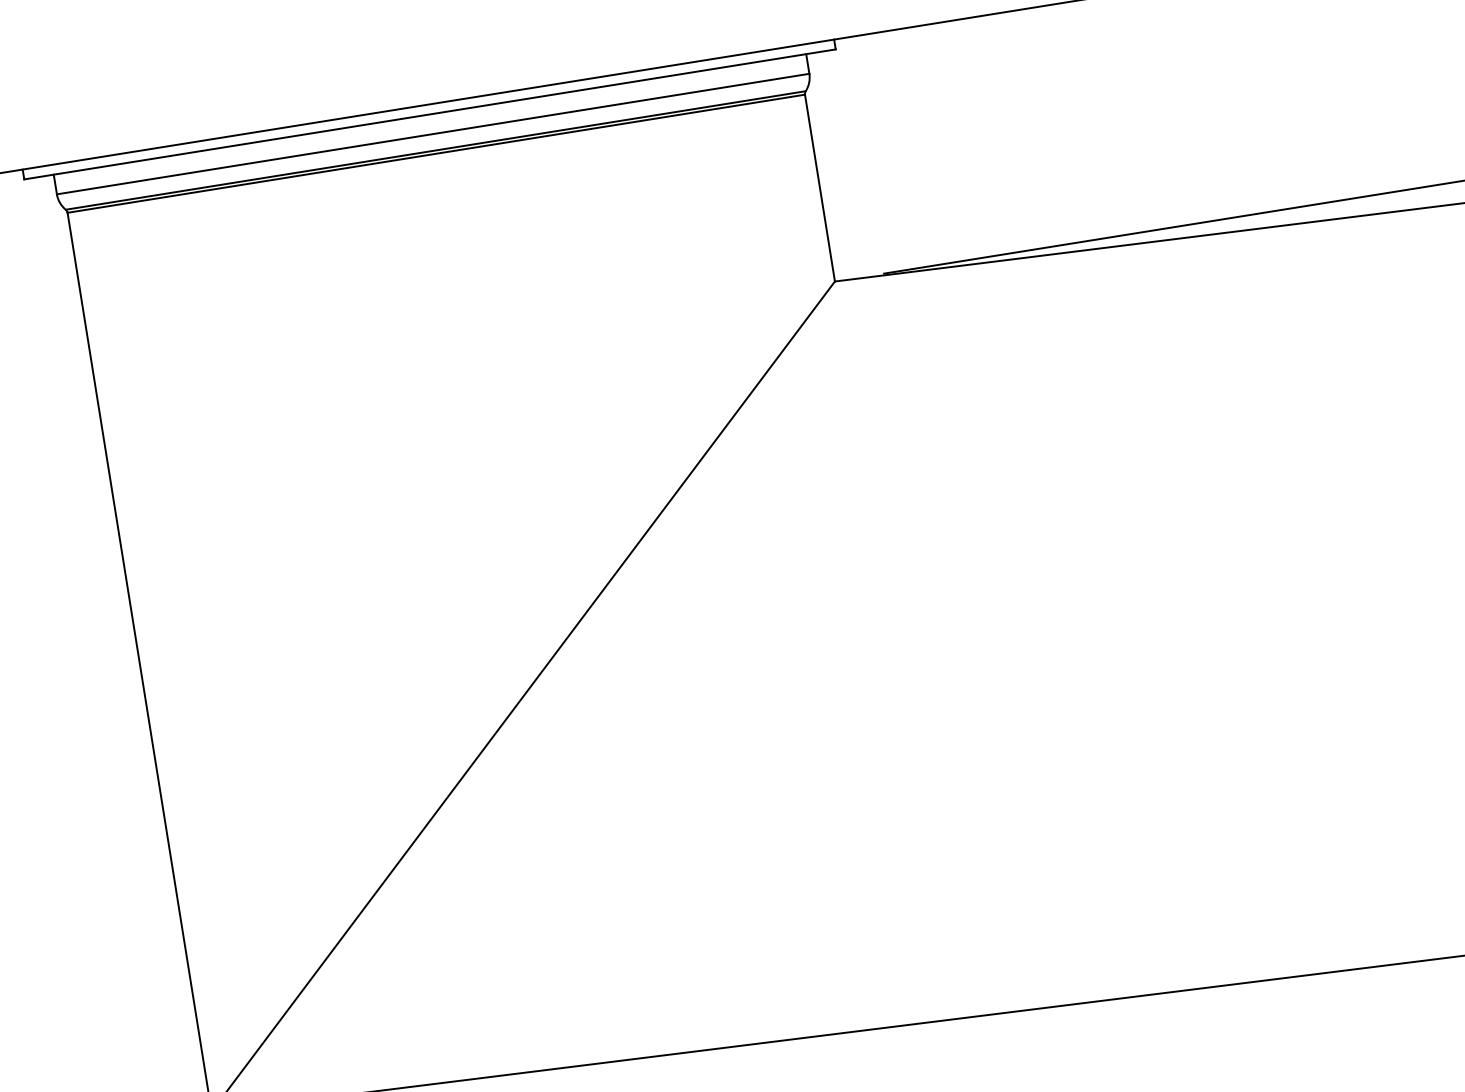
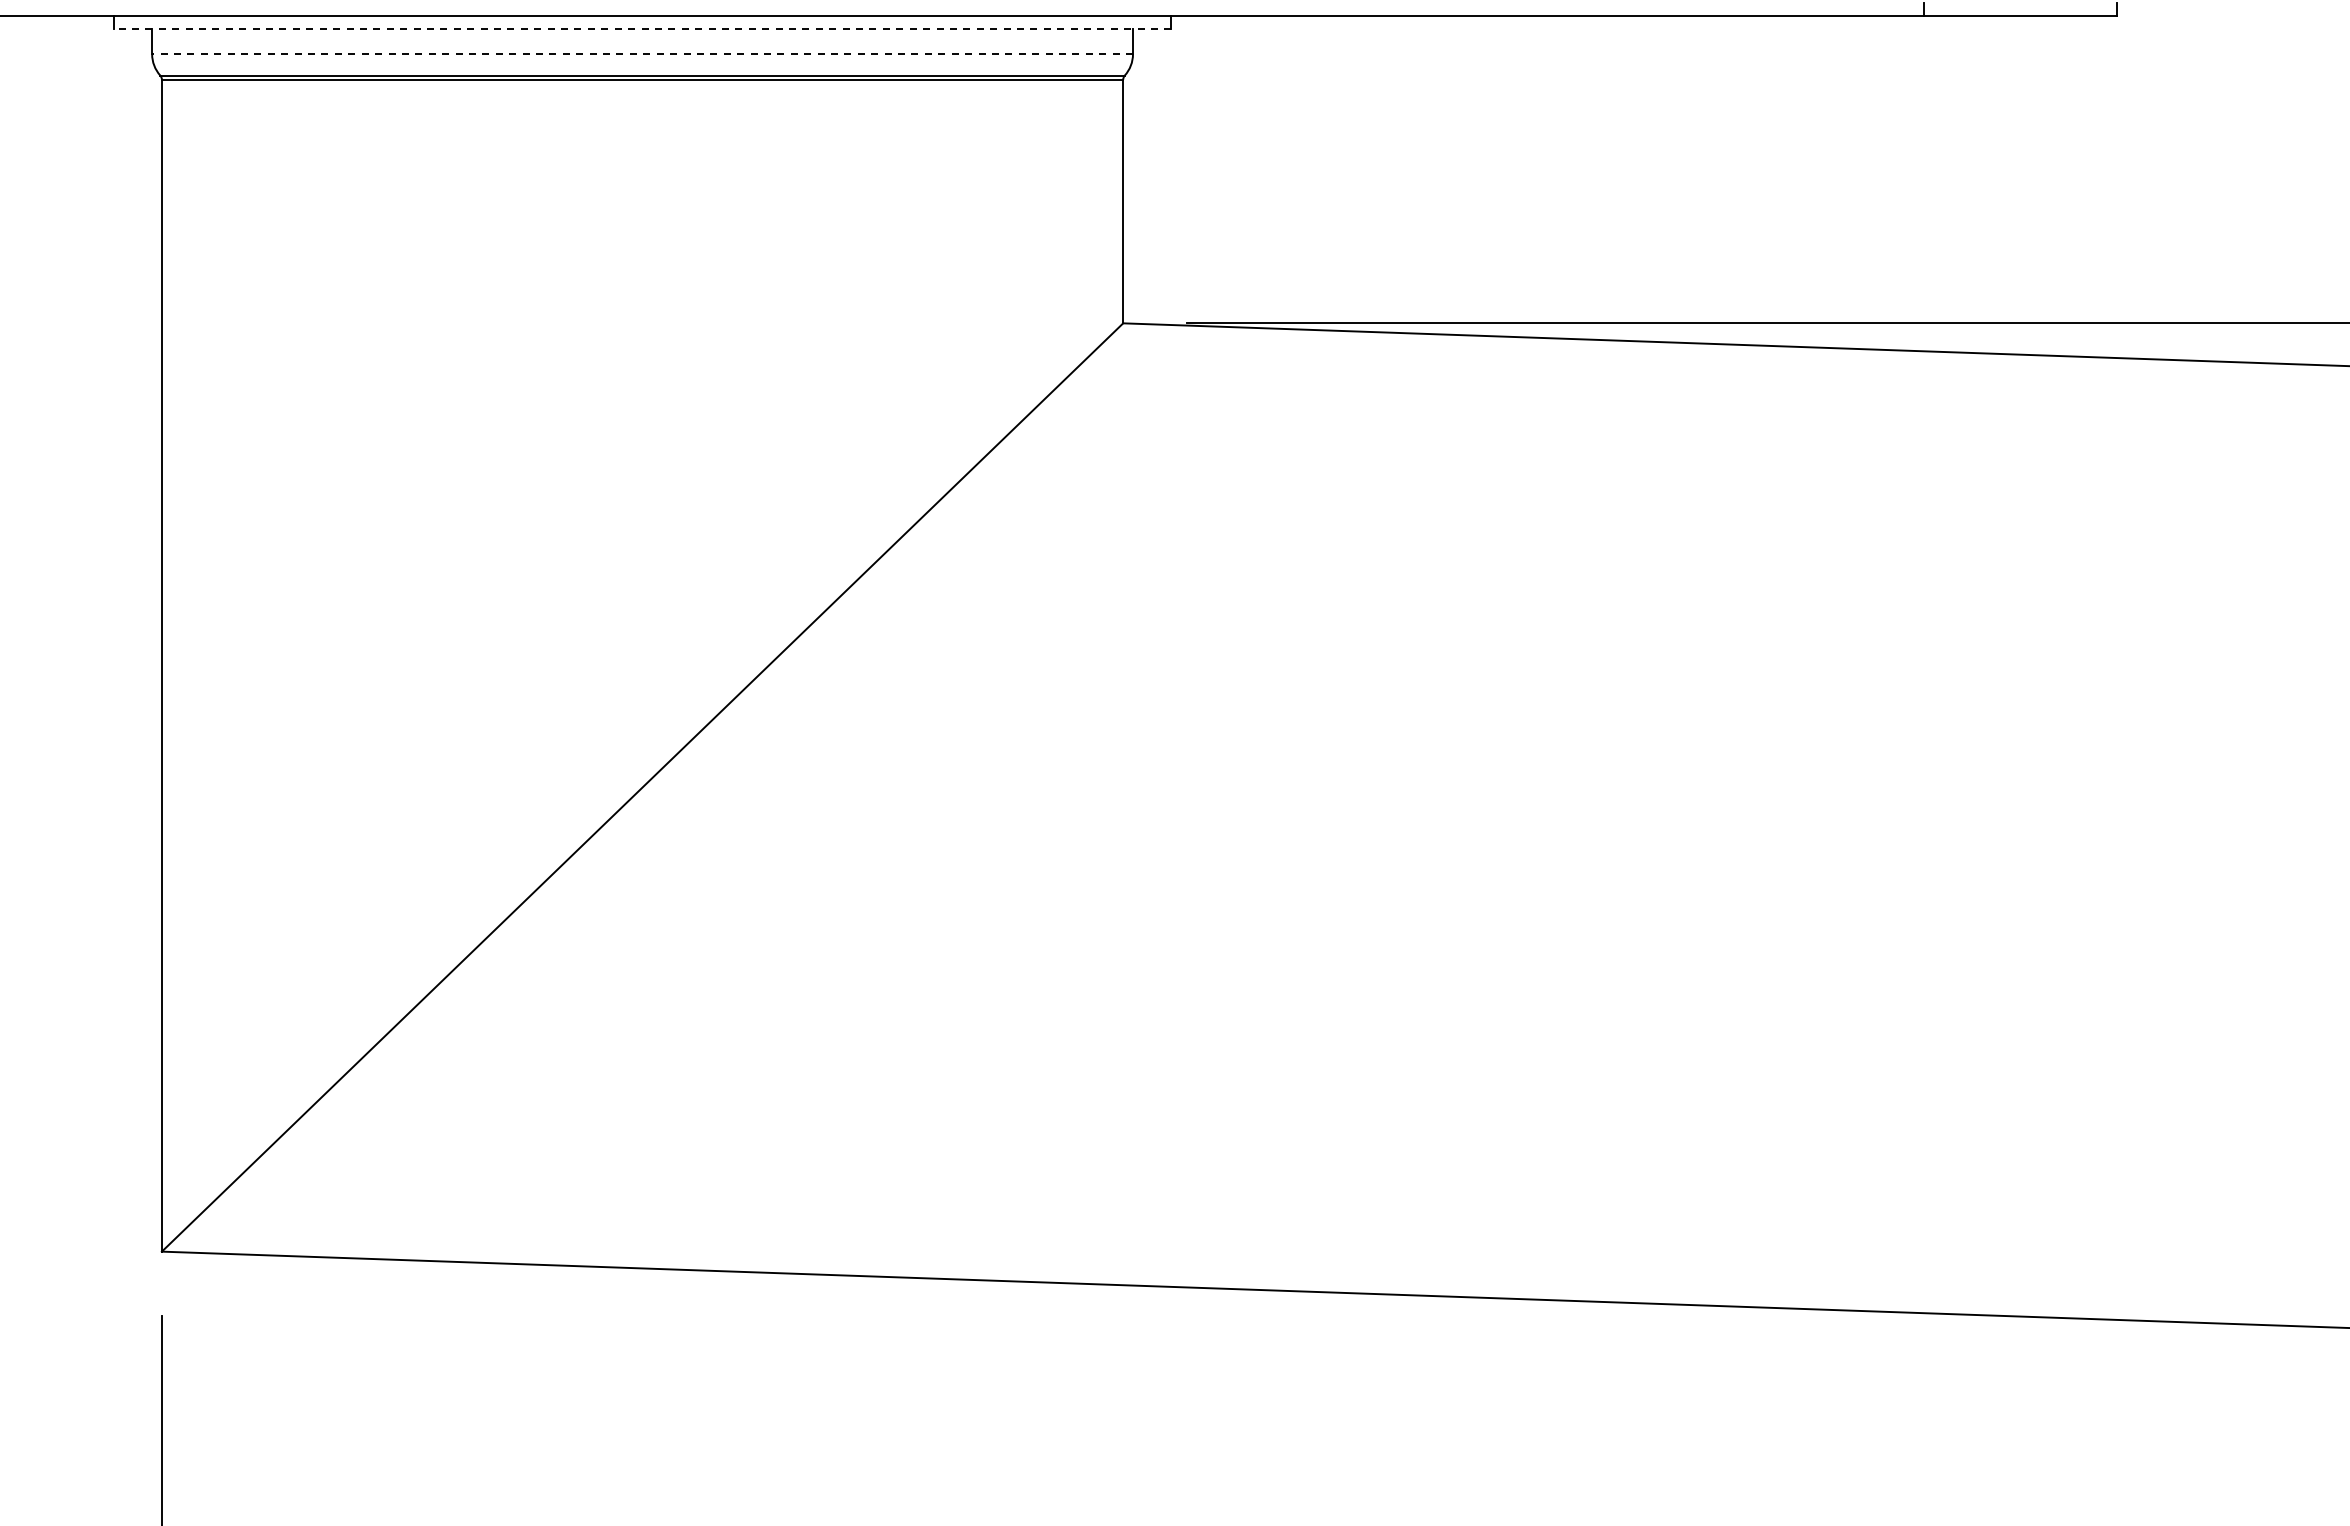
line: (429, 114) -> (642, 28), solid -> dashed
line: (433, 134) -> (642, 54), solid -> dashed

